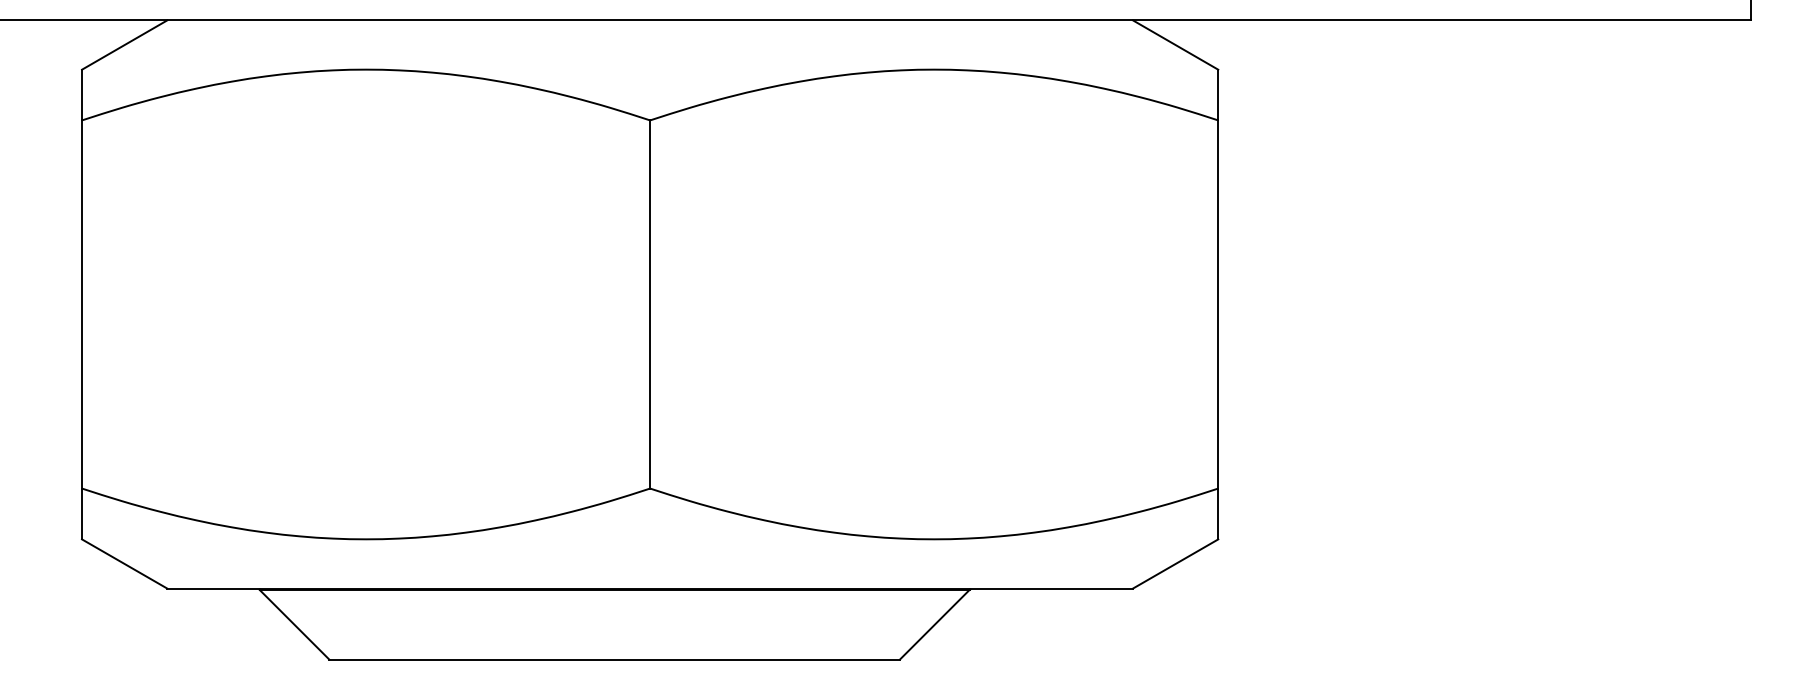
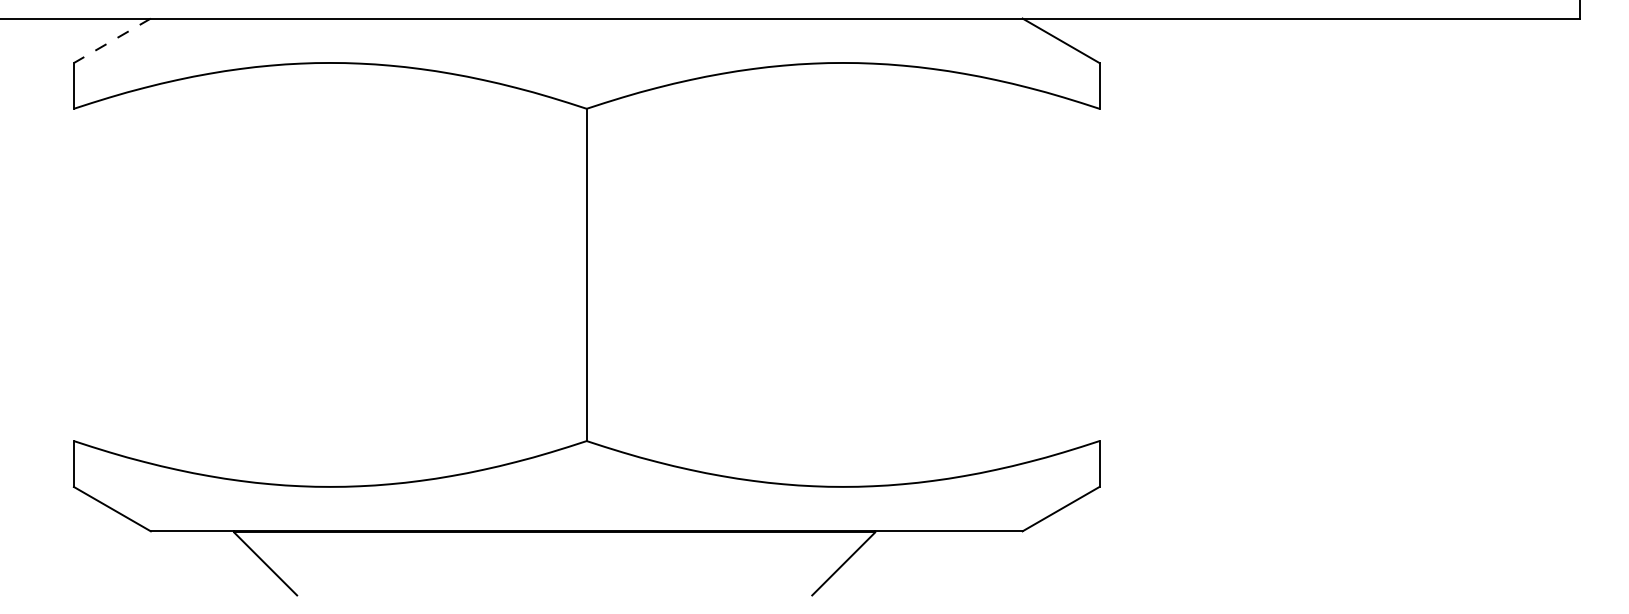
line: (124, 45) -> (112, 41), solid -> dashed
line: (82, 304) -> (74, 274), removed
line: (1218, 304) -> (1099, 274), removed
line: (614, 659) -> (554, 595), removed

